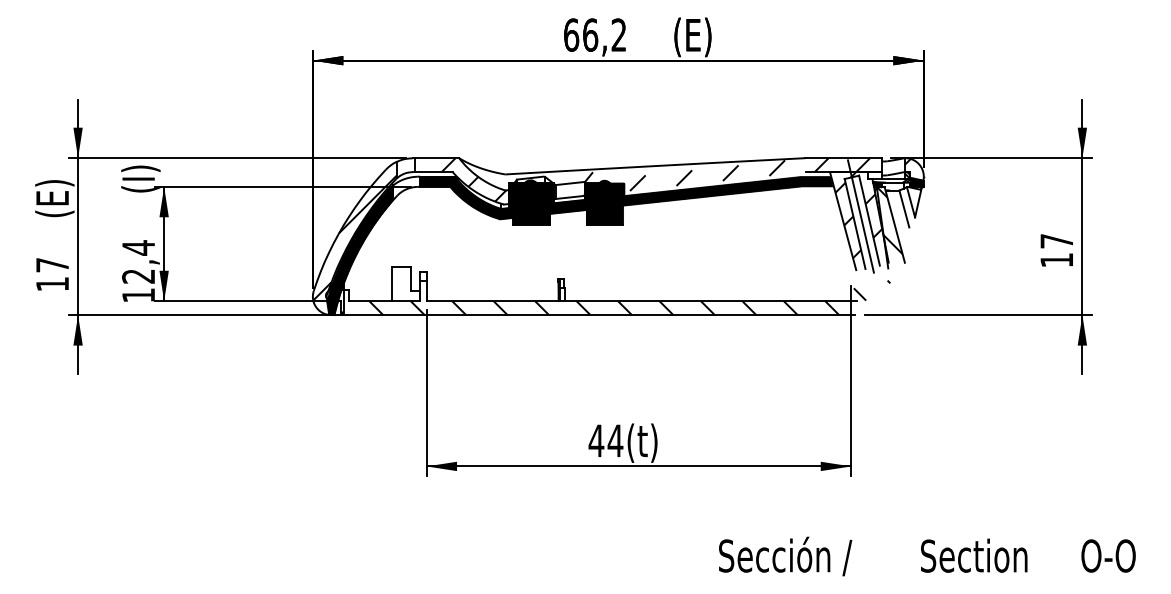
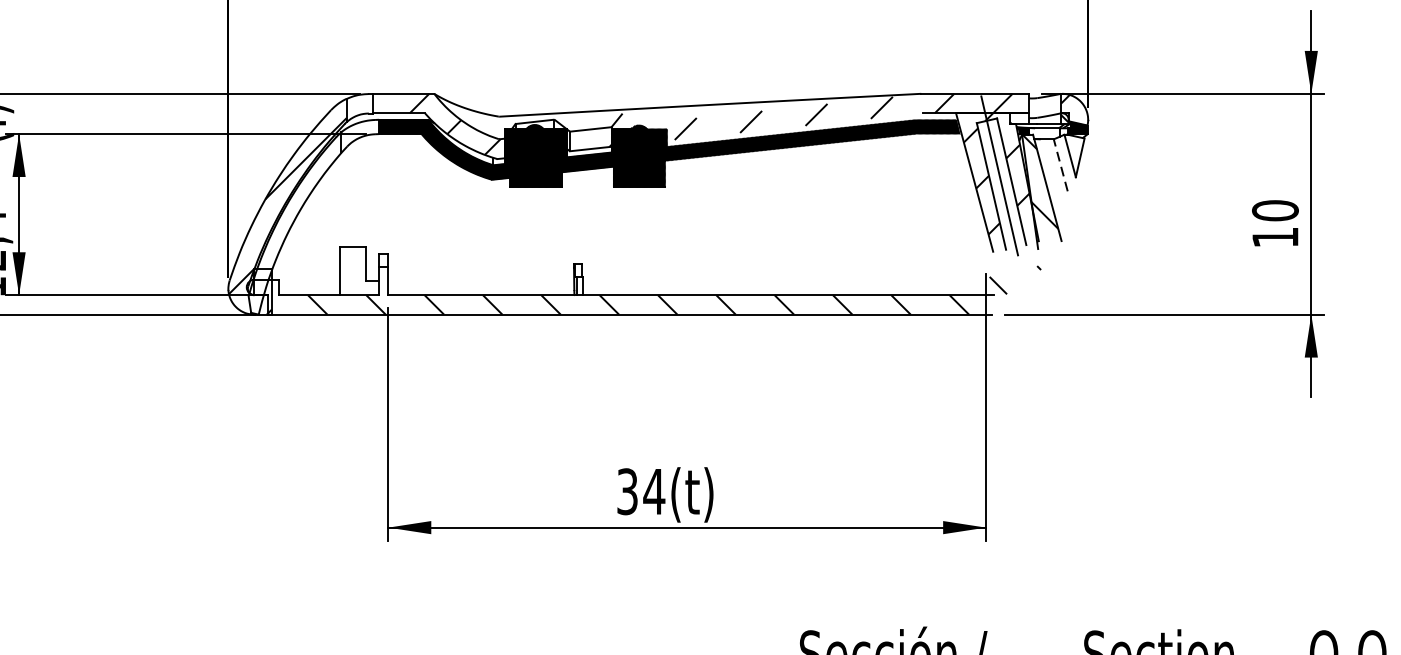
line: (904, 208) -> (1060, 164), solid -> dashed
text: (1056, 240) -> (1274, 209), 17 -> 10
hatch: (360, 250) -> (295, 223), removed
text: (596, 440) -> (627, 491), 44(t) -> 34(t)

